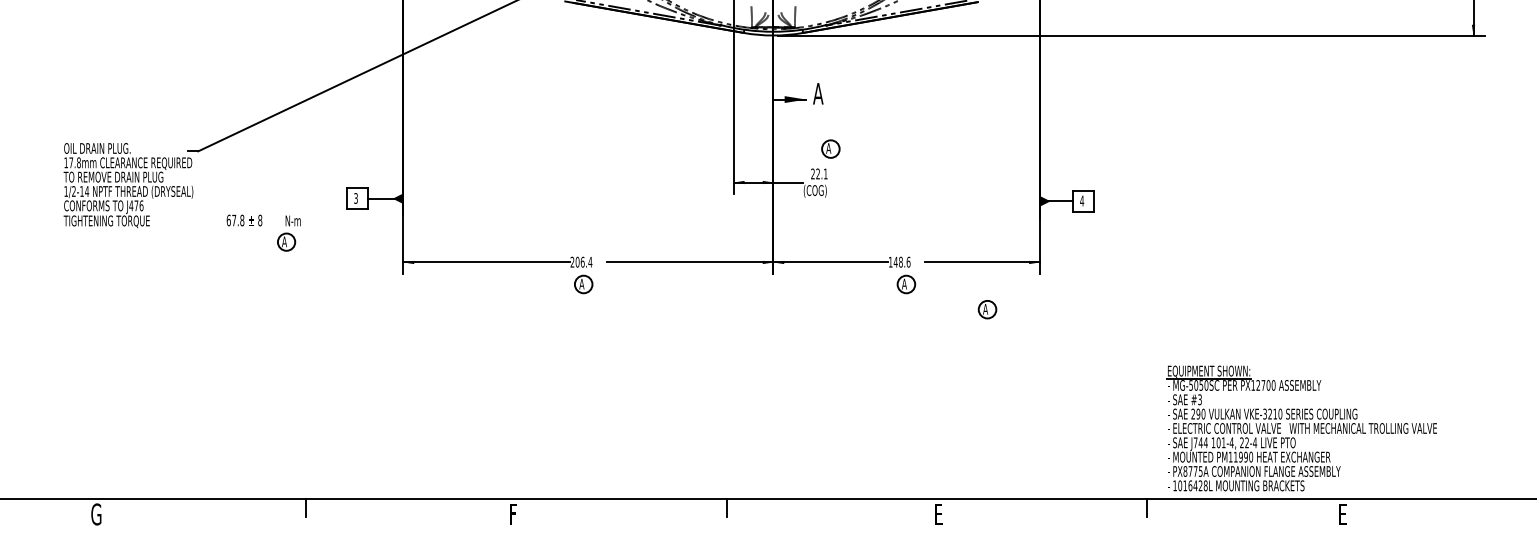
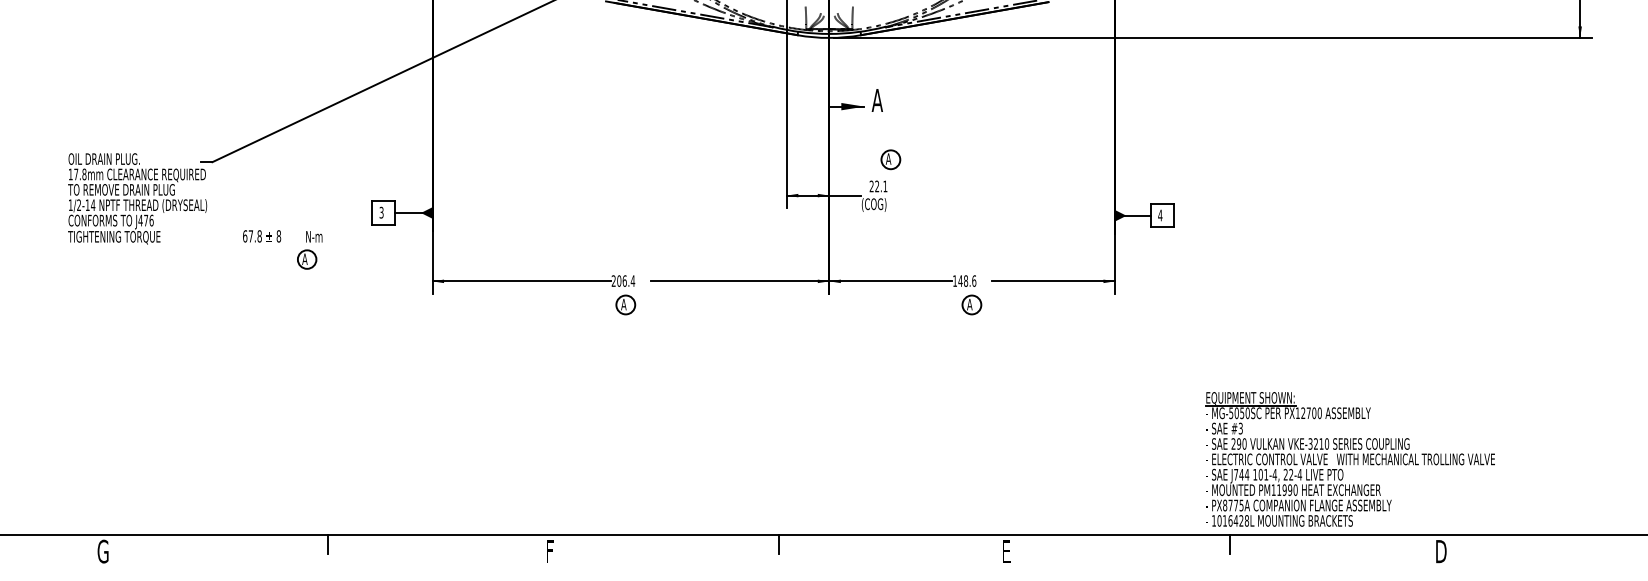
part: (987, 309) -> (1058, 331), removed
part: (1301, 428) -> (1349, 459), moved
text: (1344, 514) -> (1441, 551), E -> D

